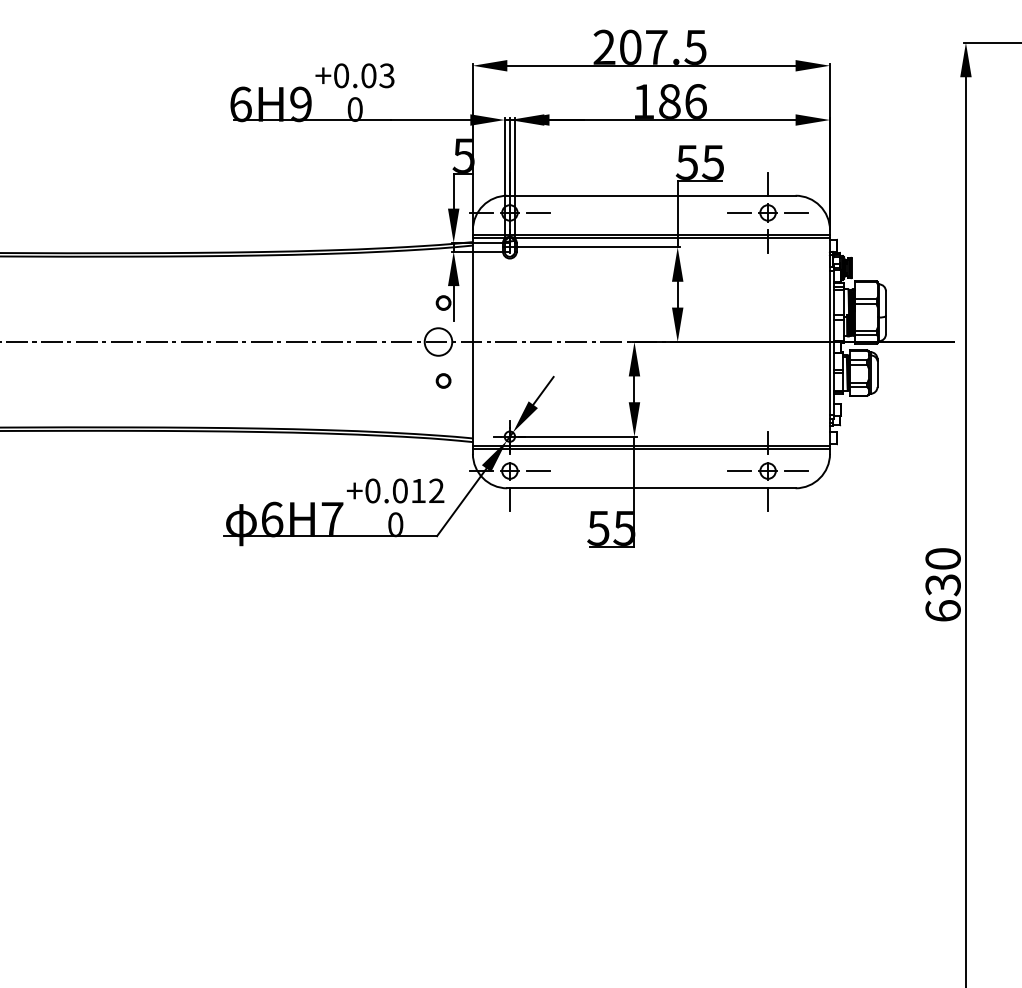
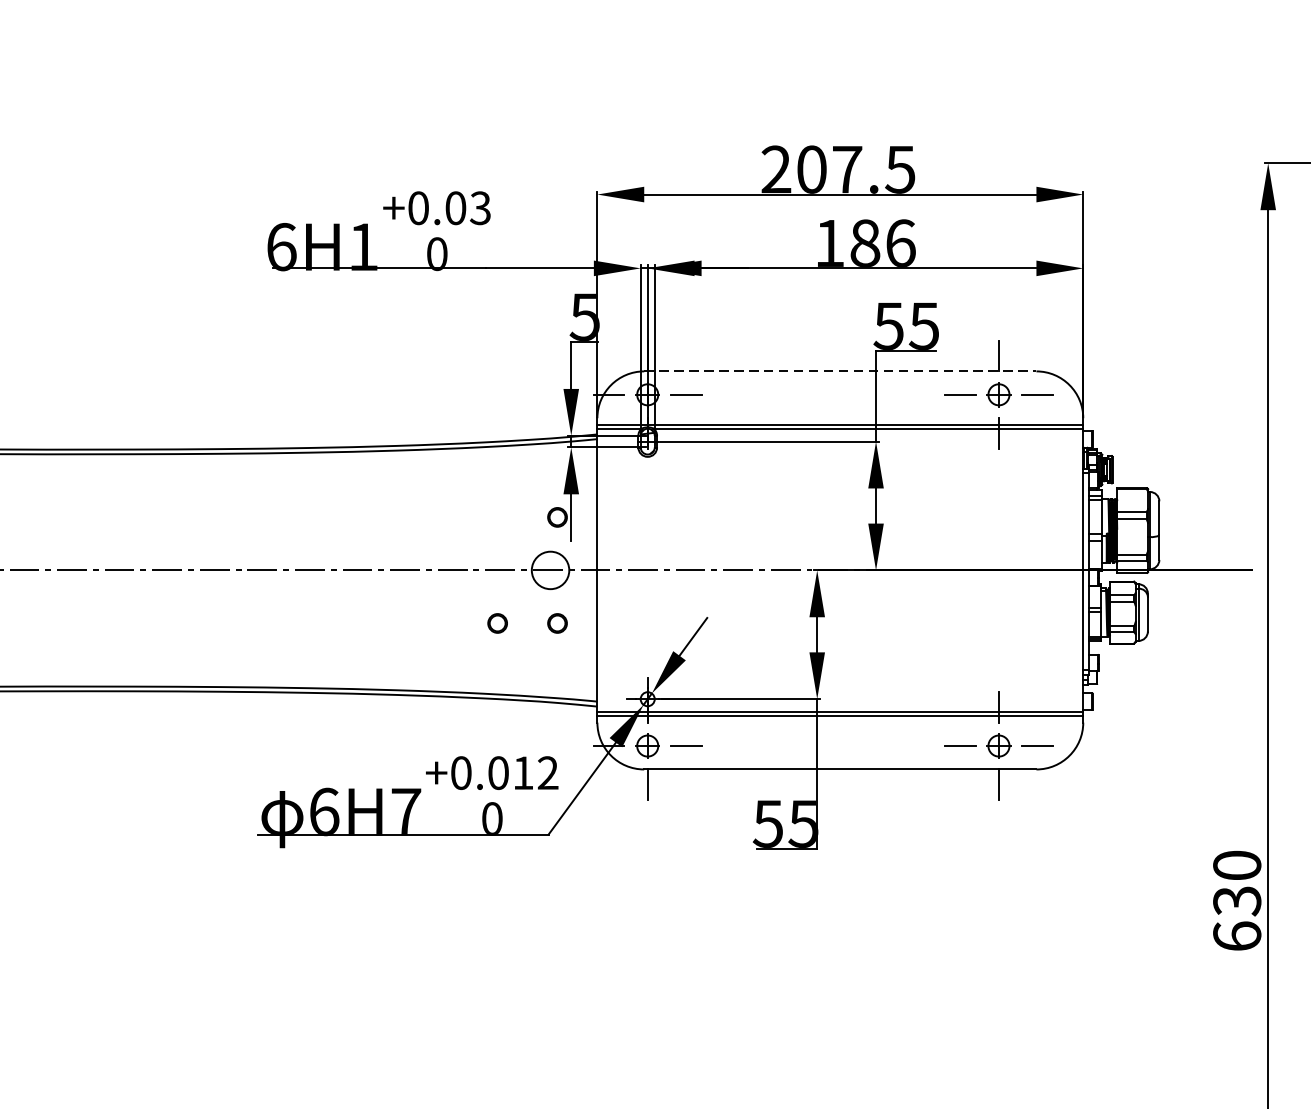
text: (300, 104) -> (362, 247), 6H9 -> 6H1
line: (651, 195) -> (840, 371), solid -> dashed
part: (399, 380) -> (497, 622), added

